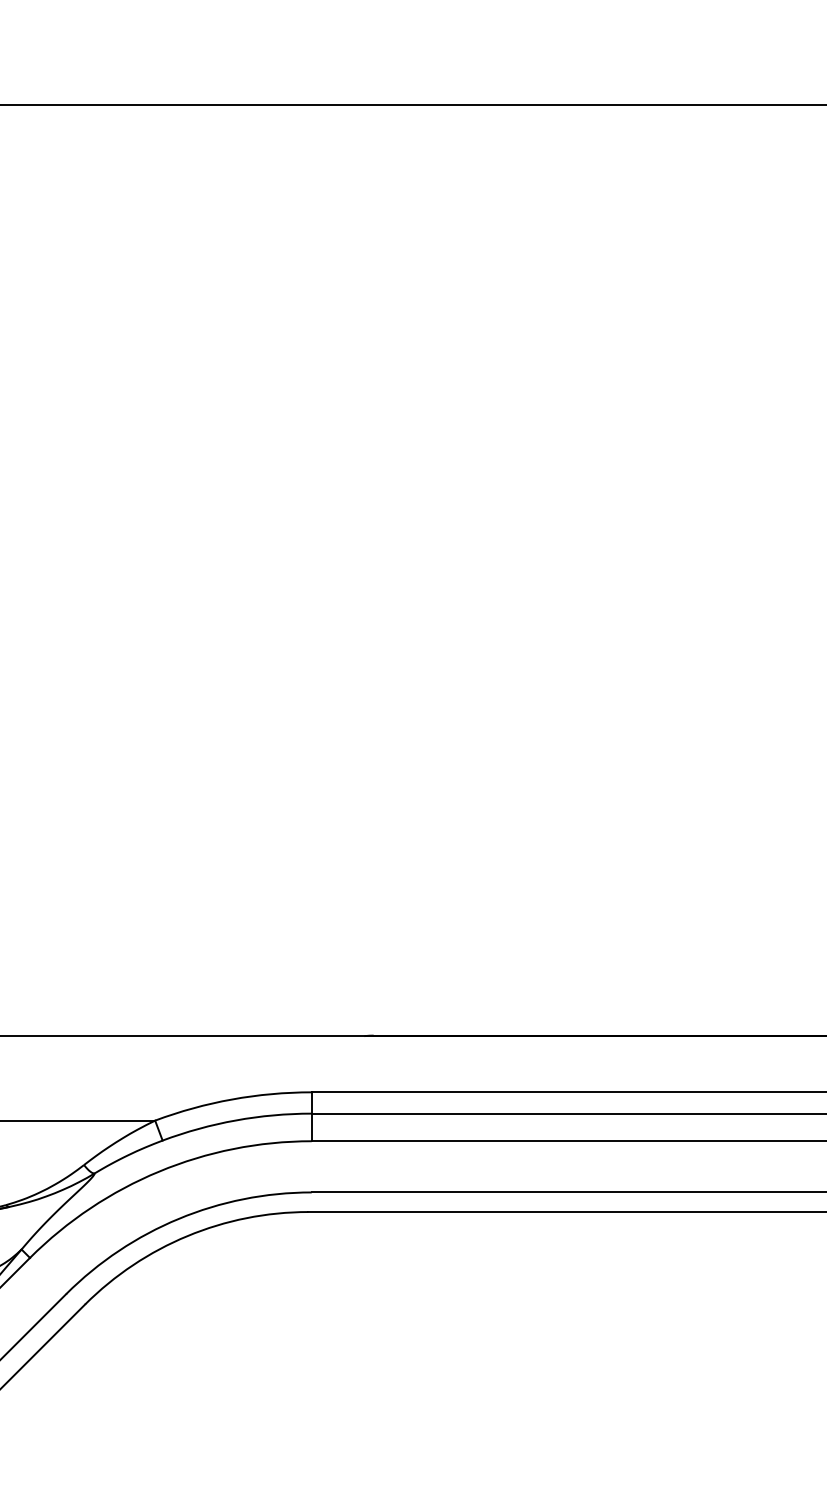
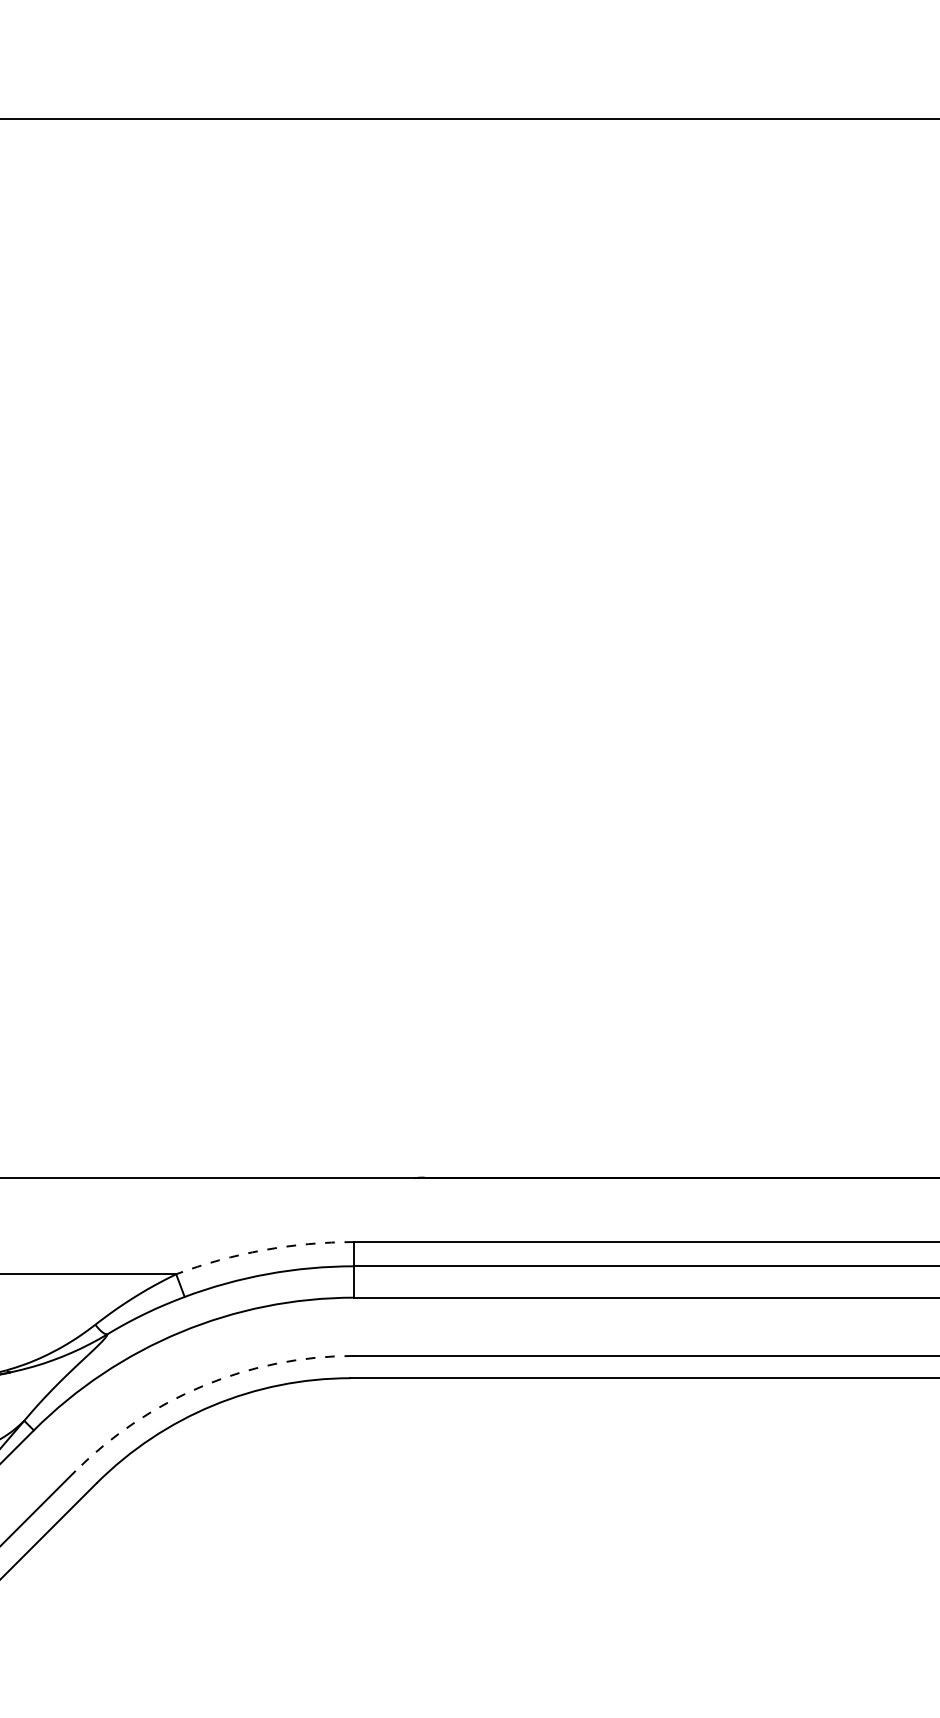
arc: (231, 1099) -> (263, 1250), solid -> dashed
arc: (179, 1218) -> (203, 1385), solid -> dashed

